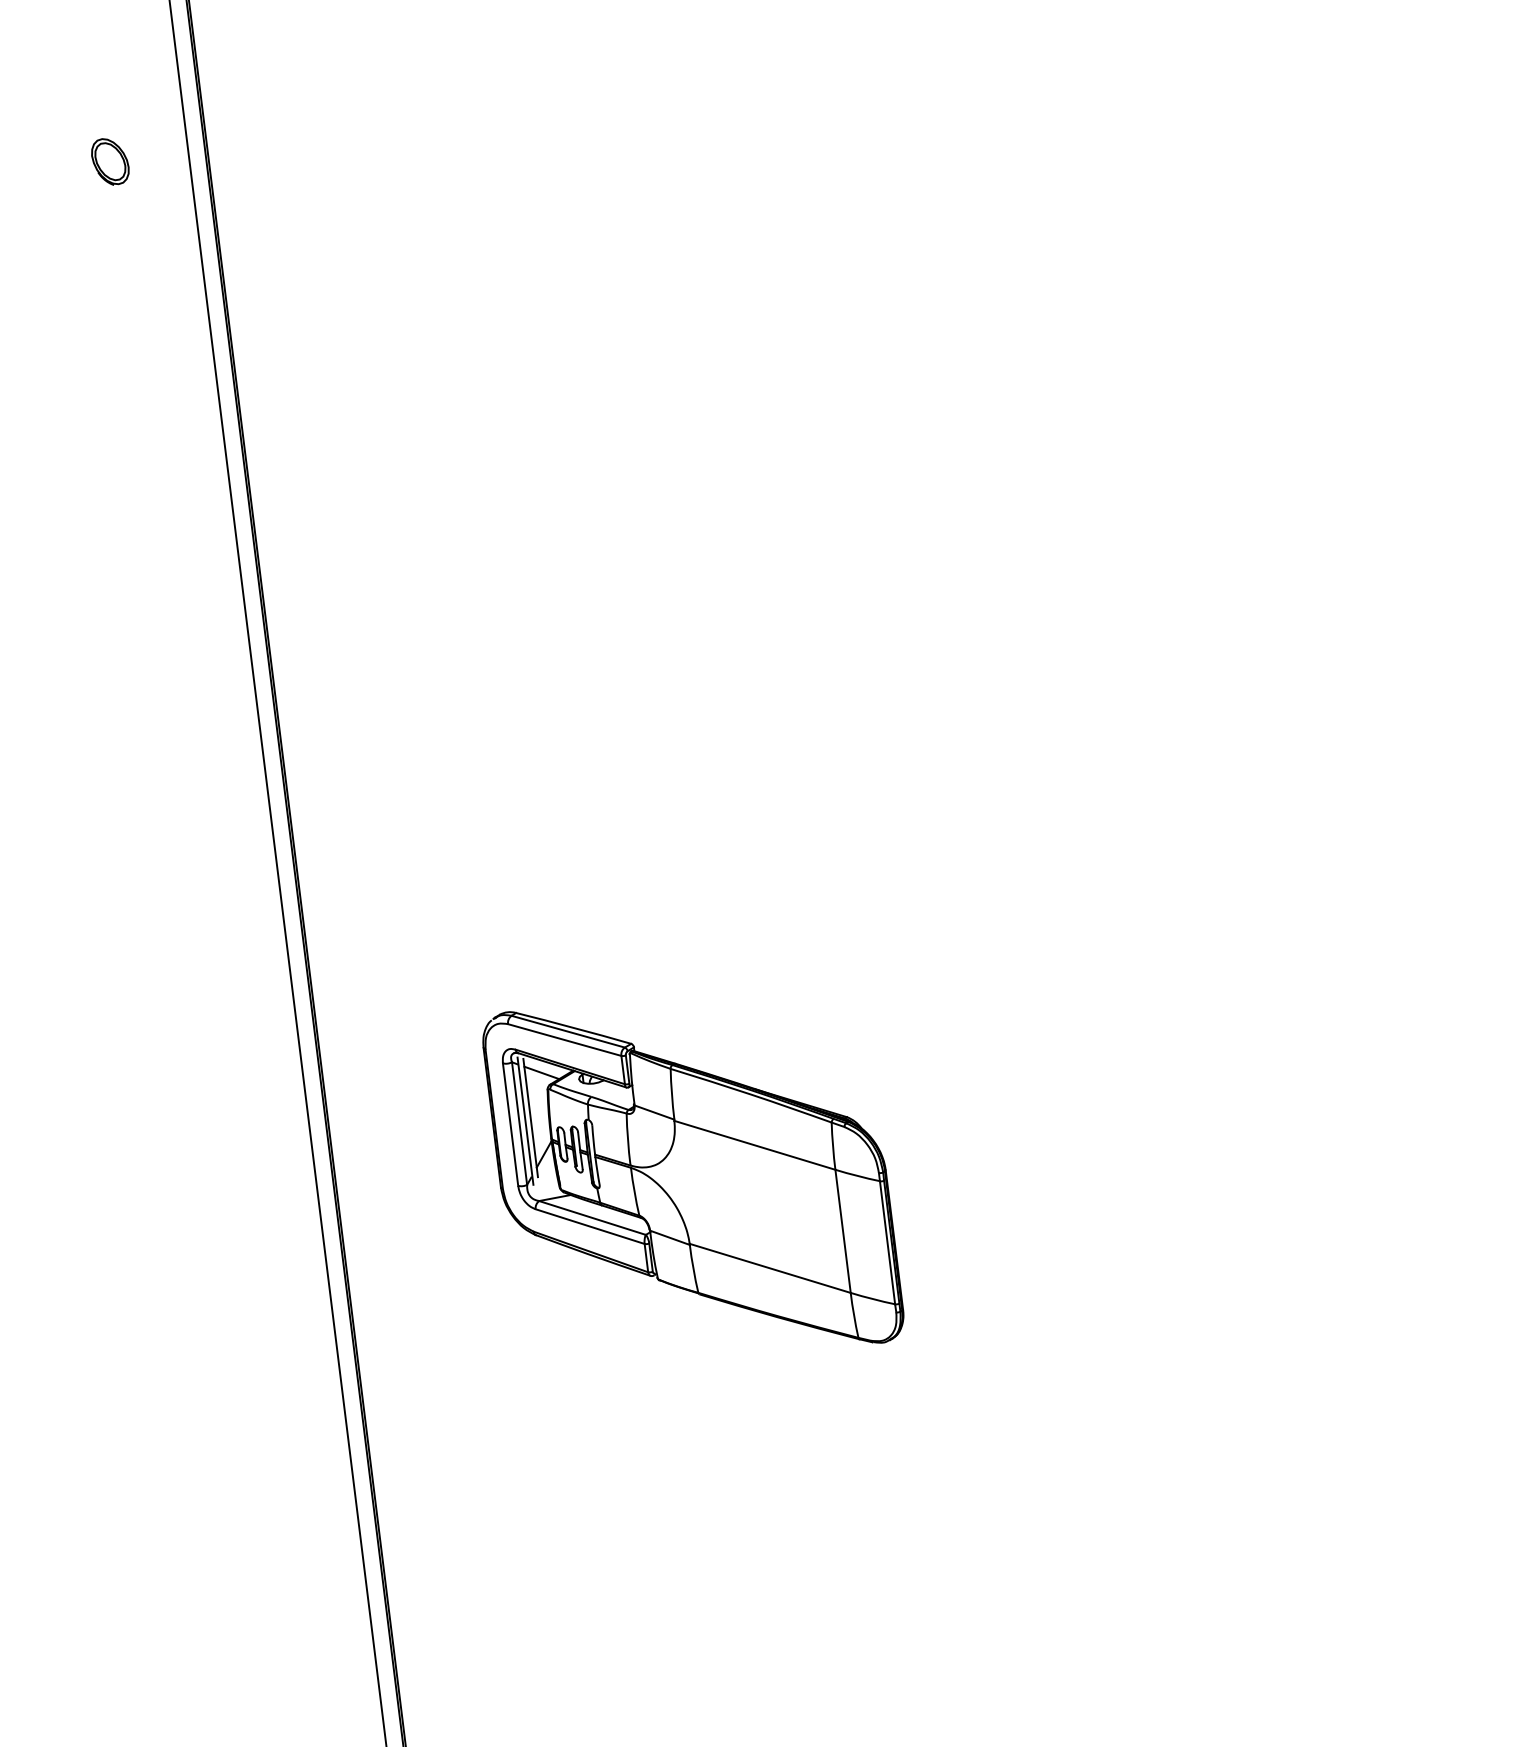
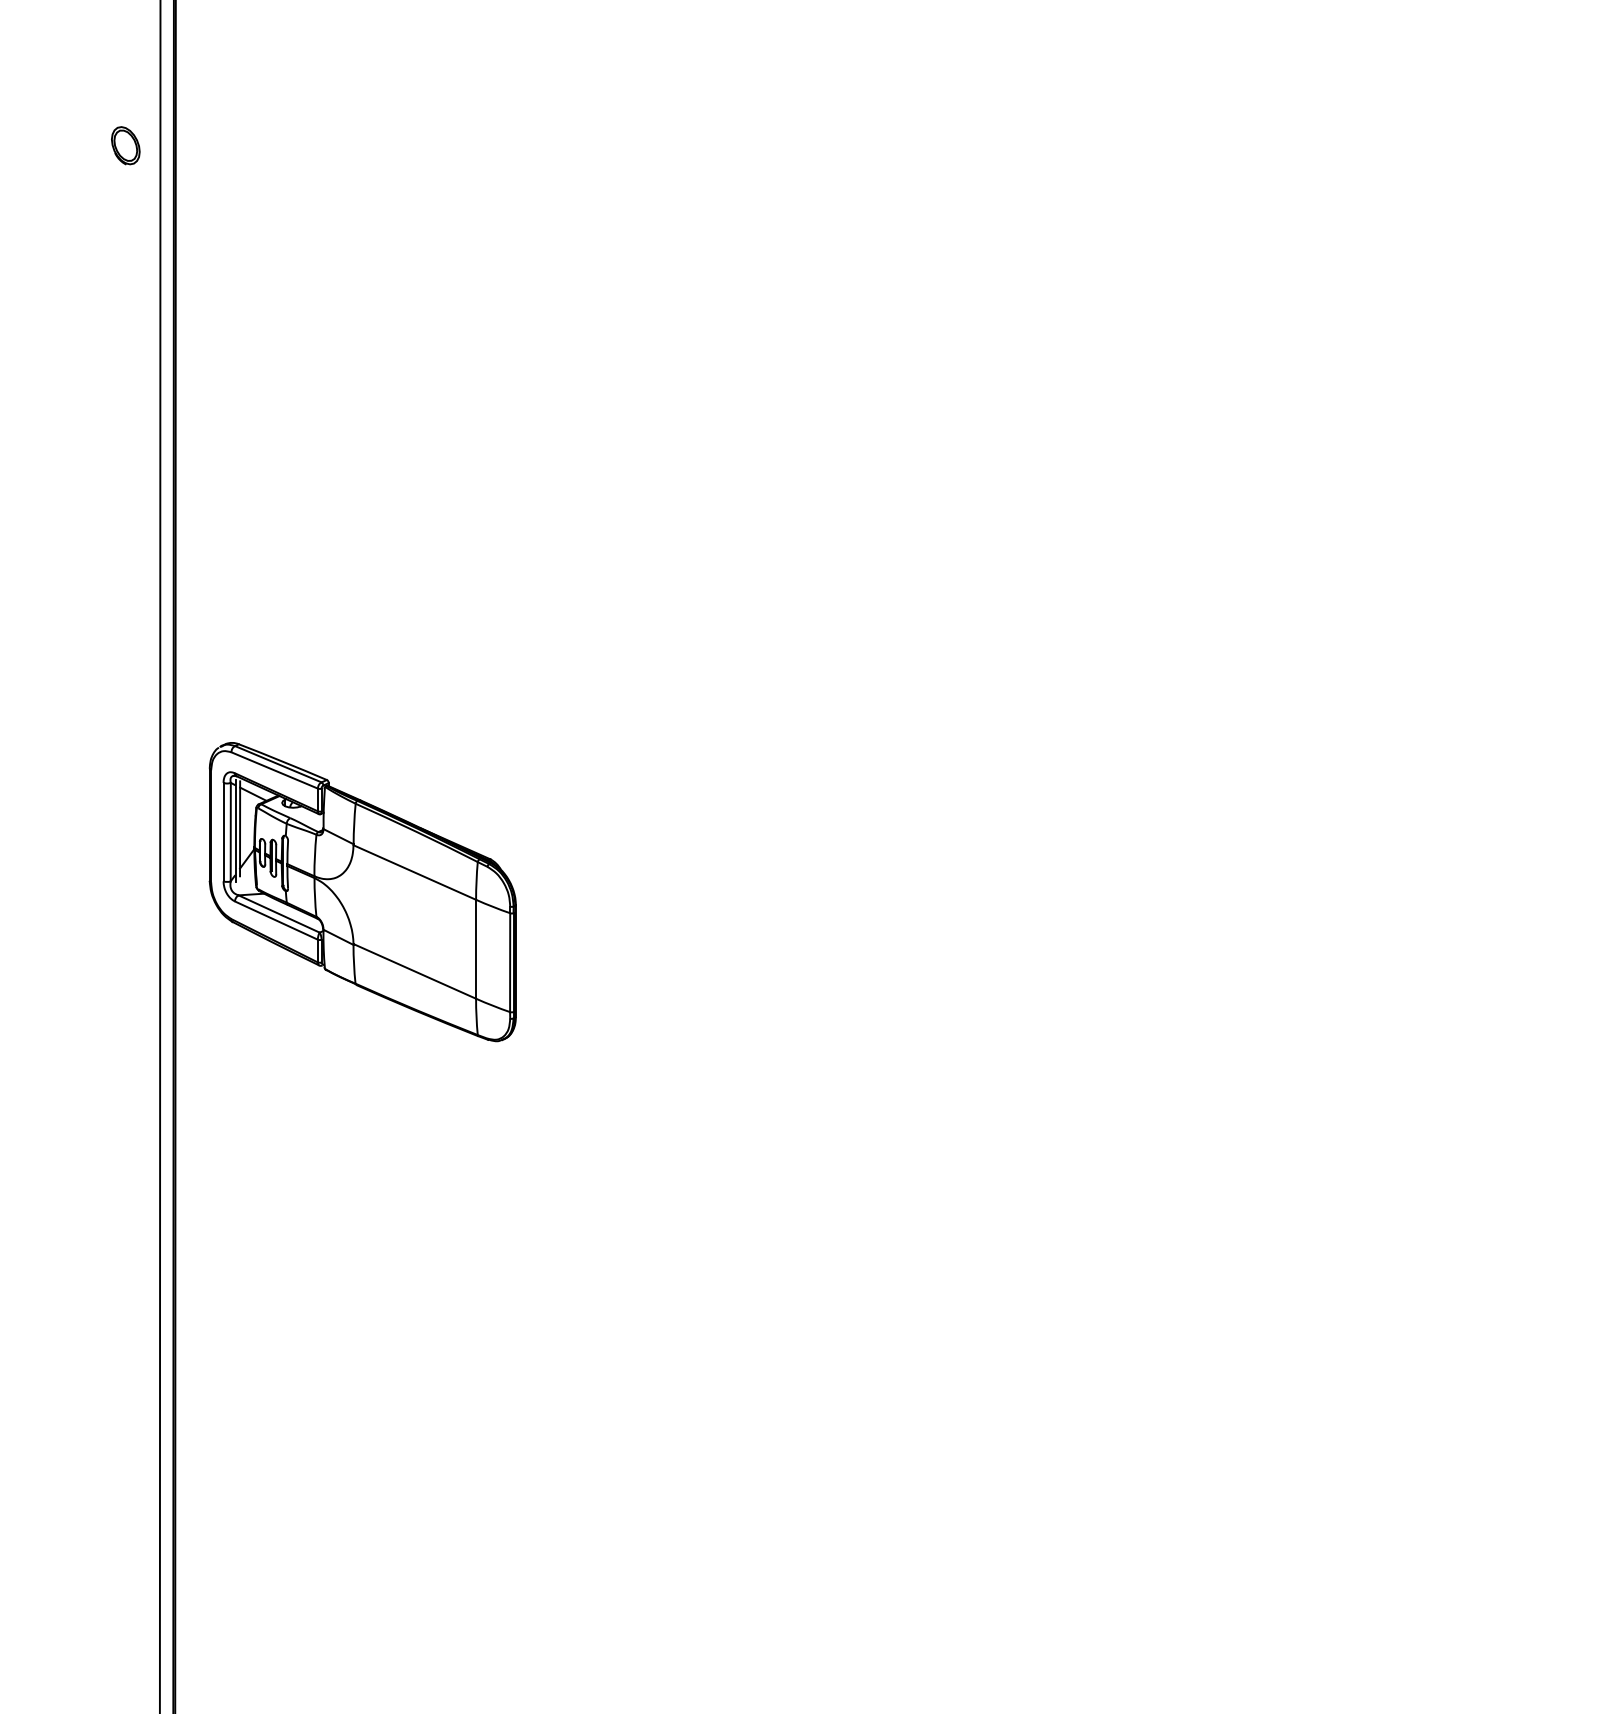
part: (109, 161) -> (125, 145), moved
part: (692, 1178) -> (362, 892), moved

